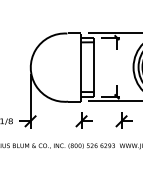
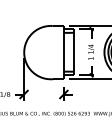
part: (116, 66) -> (91, 51), added
part: (123, 120) -> (96, 93), removed

